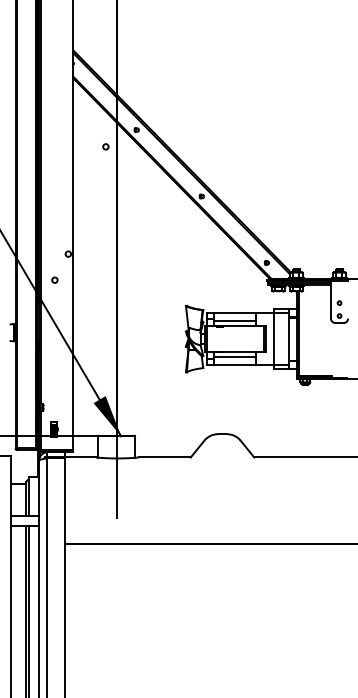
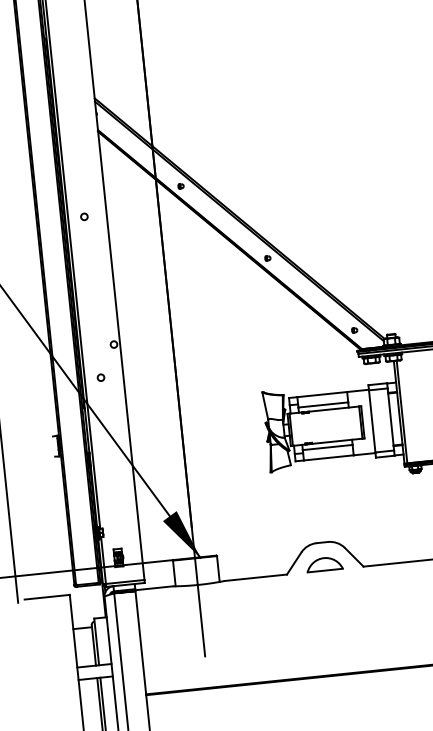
circle: (105, 146) -> (83, 216), moved
part: (222, 451) -> (324, 563), added

